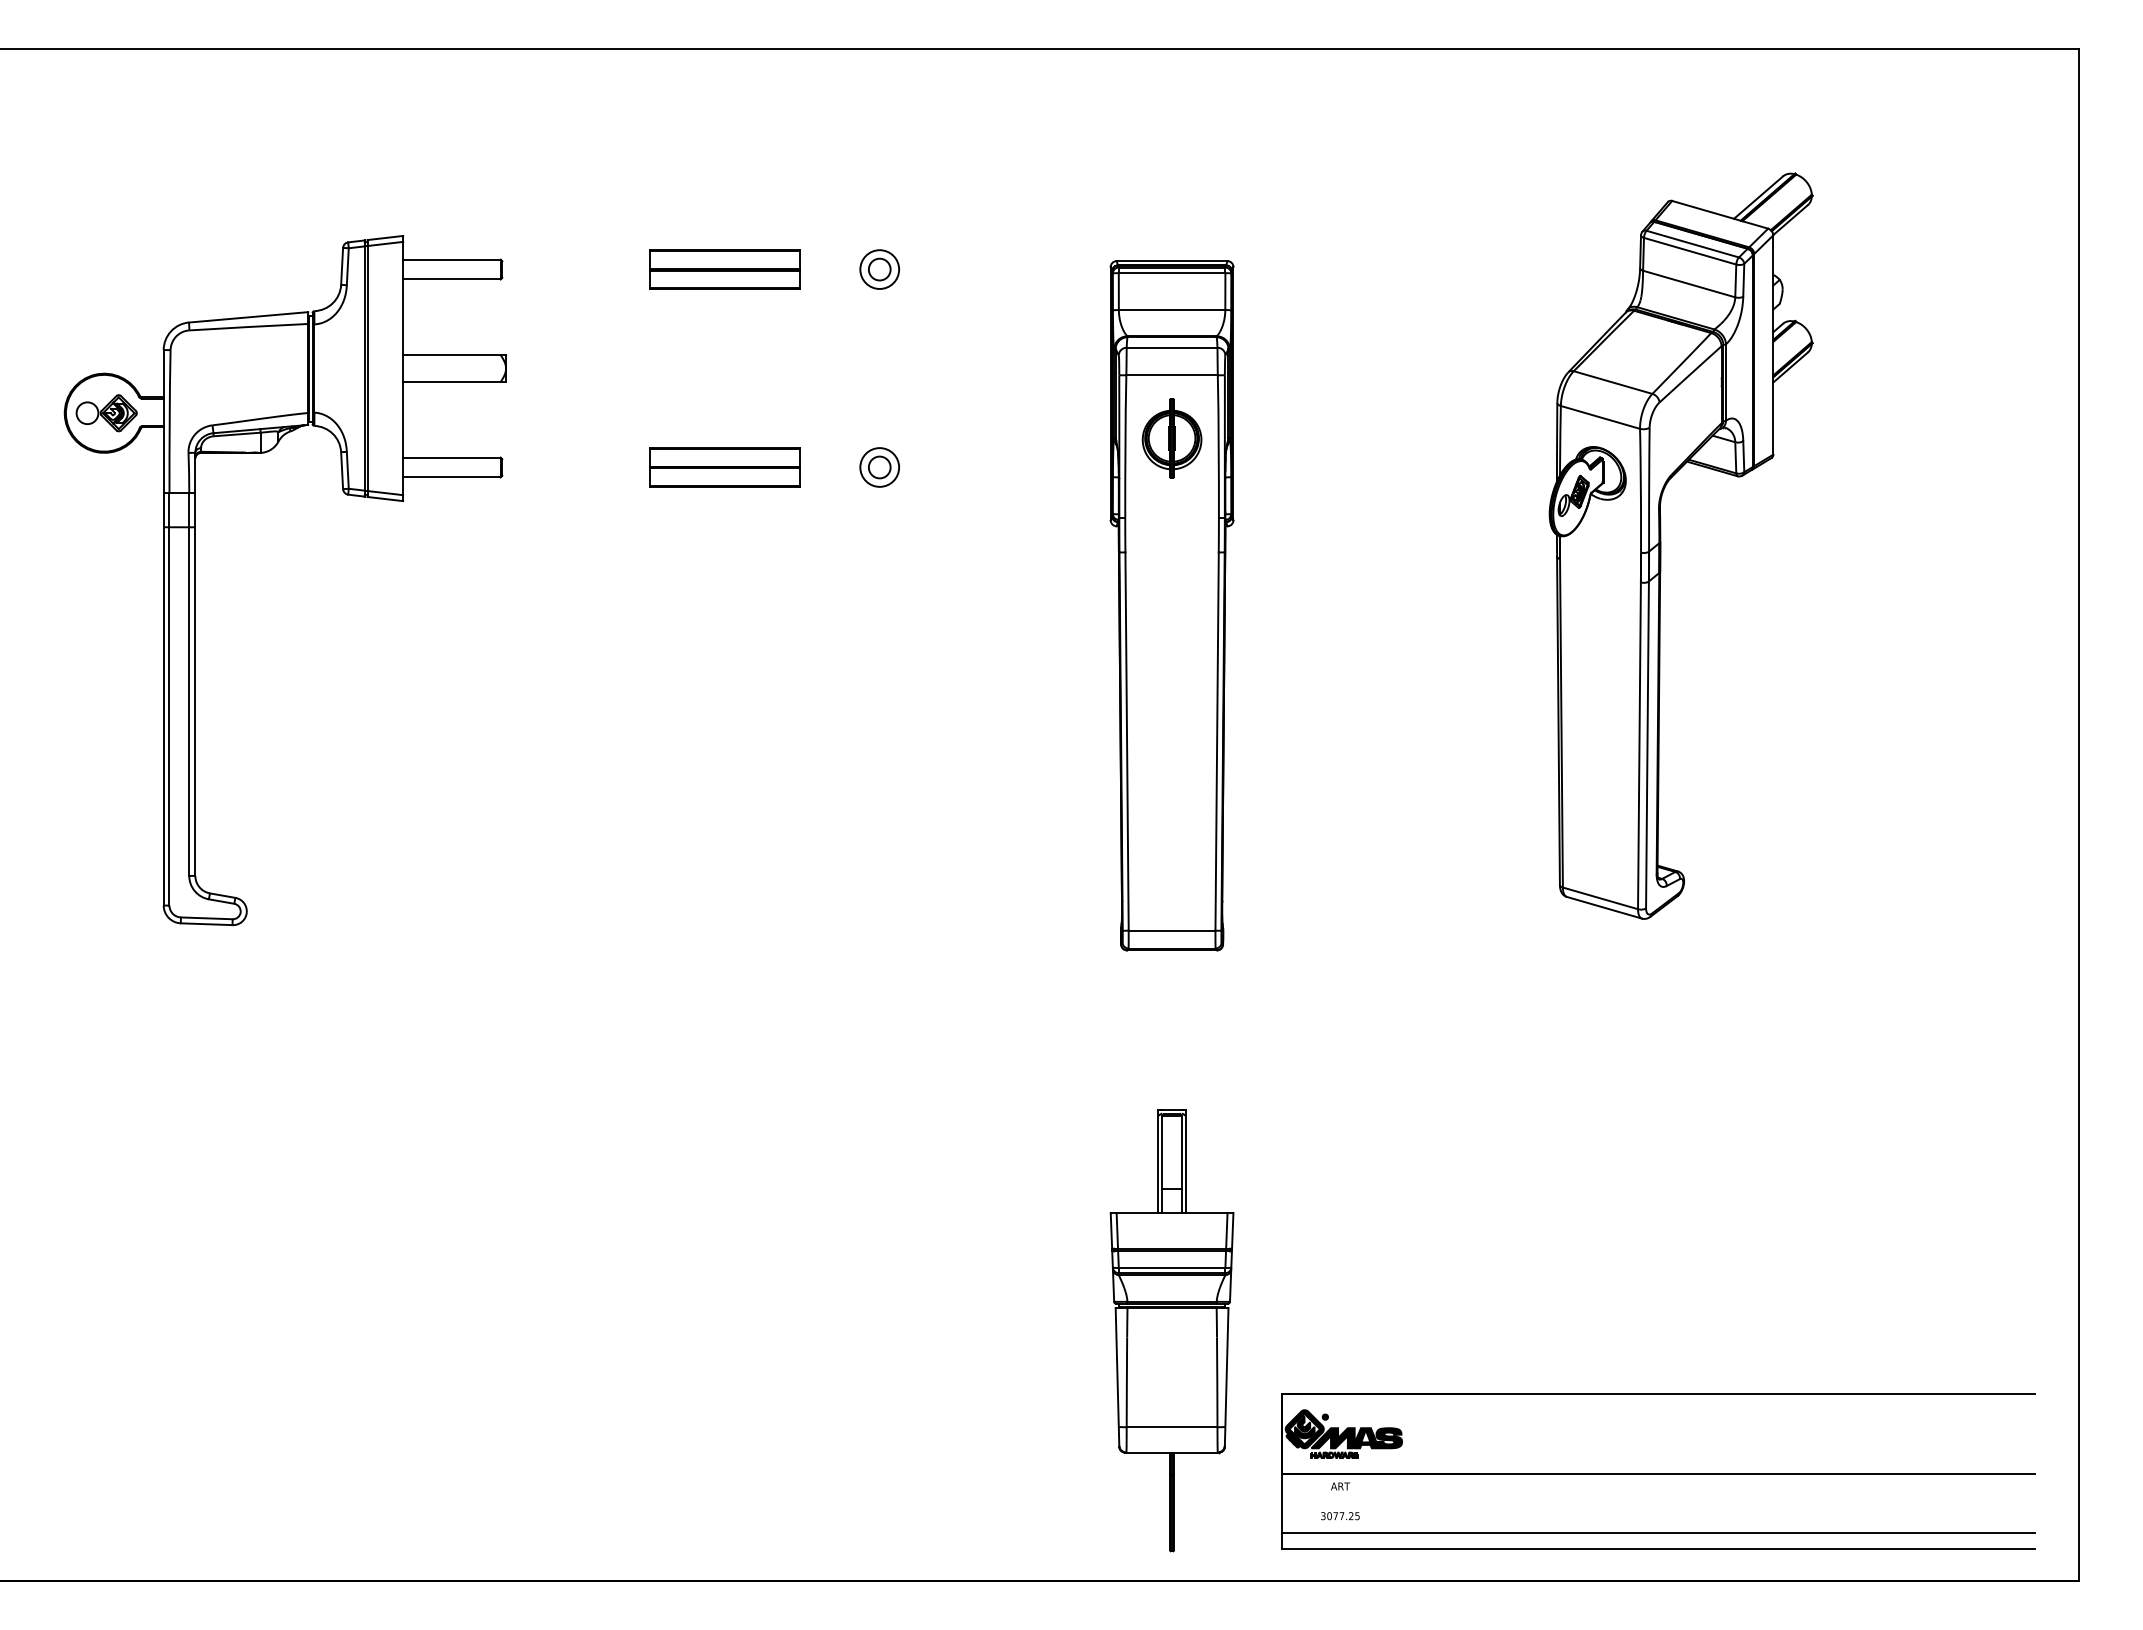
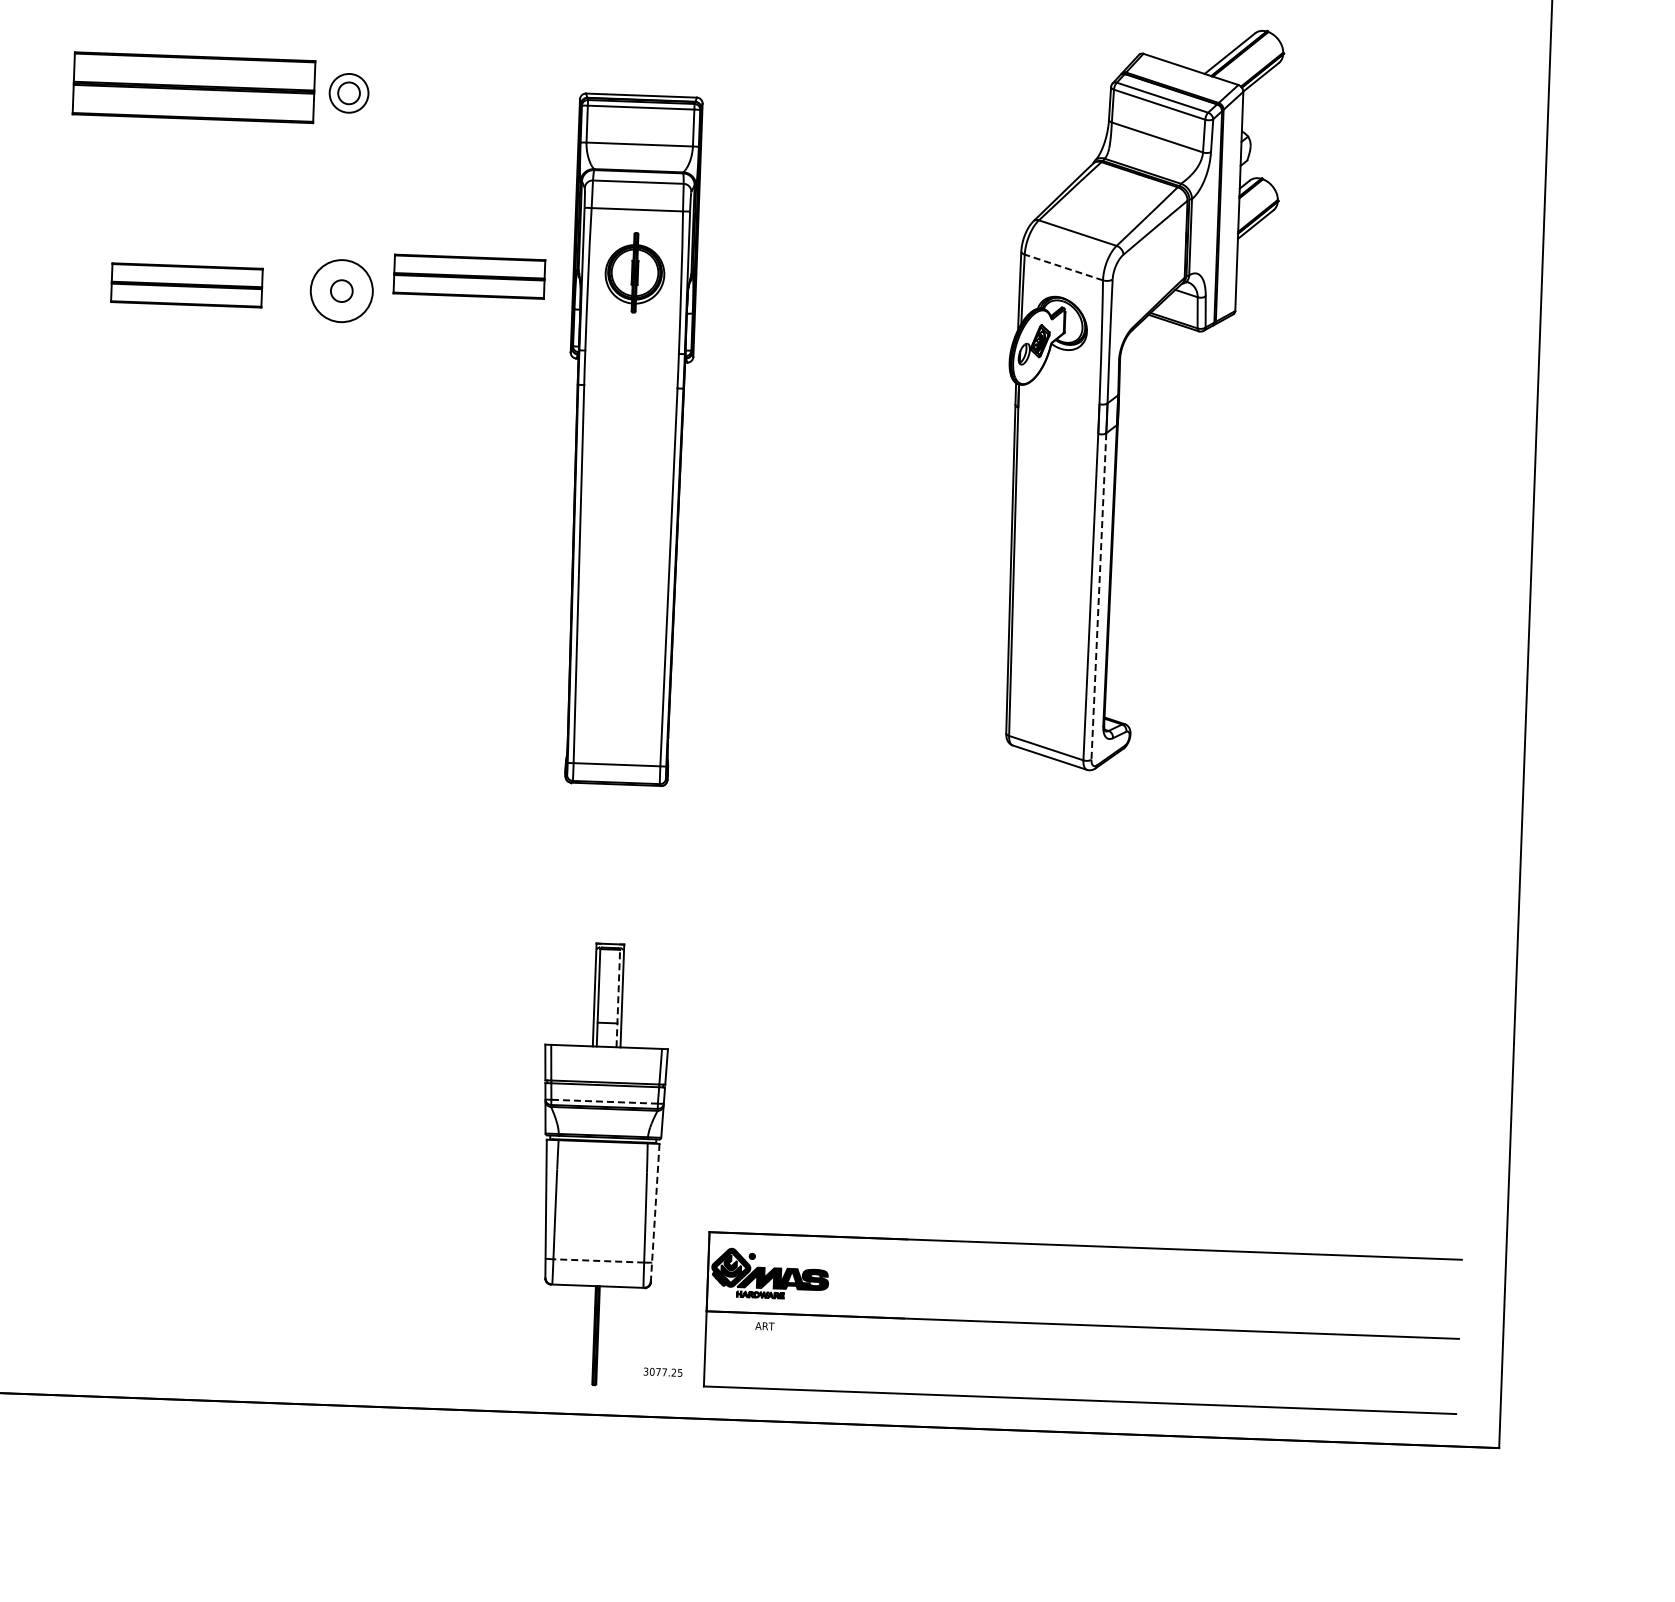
part: (724, 269) -> (193, 87), size x1.6
line: (1599, 417) -> (1062, 267), solid -> dashed
part: (1006, 448) -> (469, 276), added
circle: (879, 467) -> (341, 291), size x1.6
line: (1647, 745) -> (1098, 597), solid -> dashed
line: (1181, 1164) -> (617, 998), solid -> dashed
line: (1171, 1267) -> (604, 1101), solid -> dashed
line: (1226, 1377) -> (655, 1213), solid -> dashed
line: (1171, 1427) -> (598, 1261), solid -> dashed
text: (1340, 1516) -> (663, 1372), moved
line: (1657, 1532) -> (1080, 1383), removed

